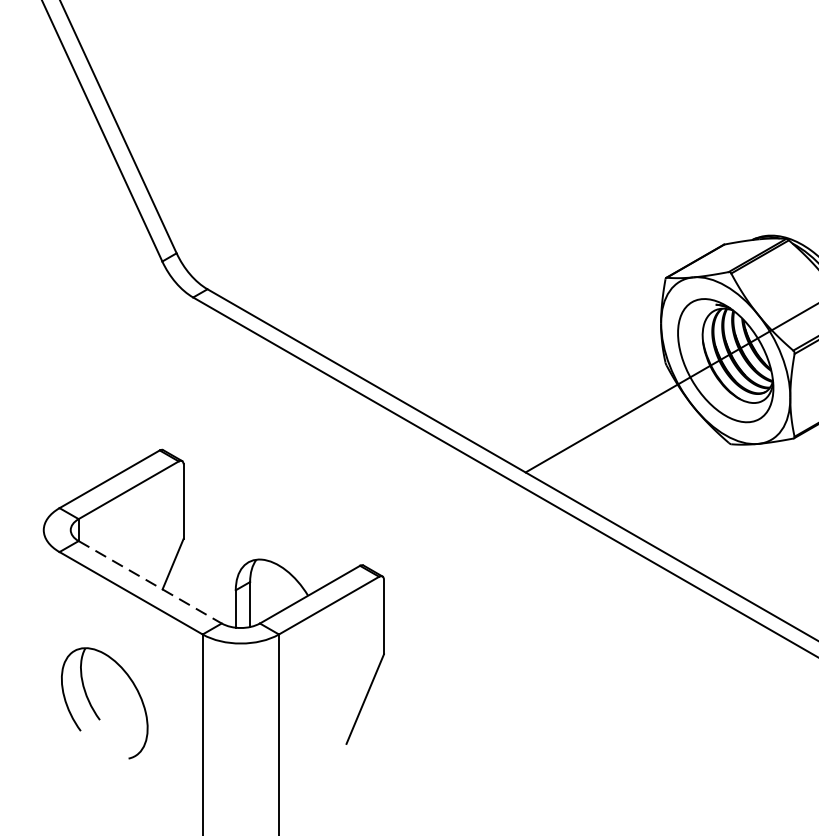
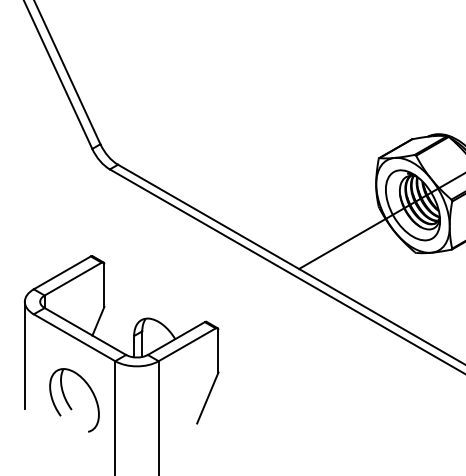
line: (150, 582) -> (85, 331), dashed -> solid
line: (43, 624) -> (24, 355), added
part: (94, 707) -> (68, 402), moved

